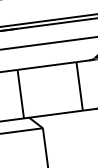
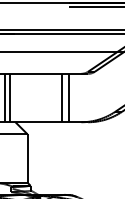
line: (73, 86) -> (62, 97), added
line: (15, 94) -> (5, 97), added

